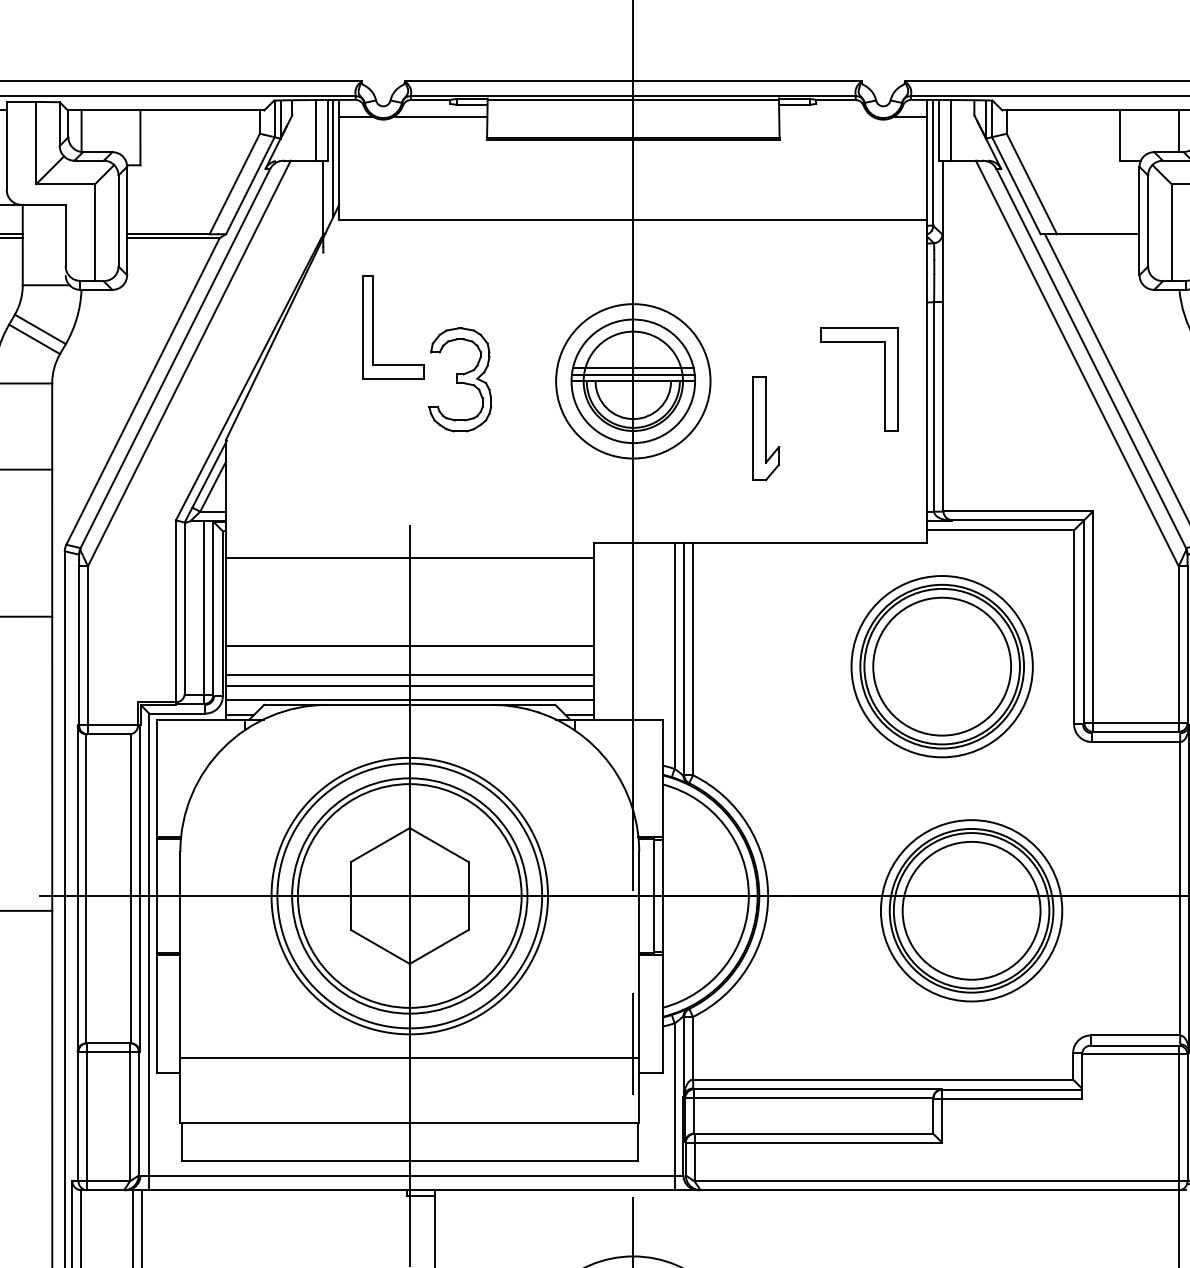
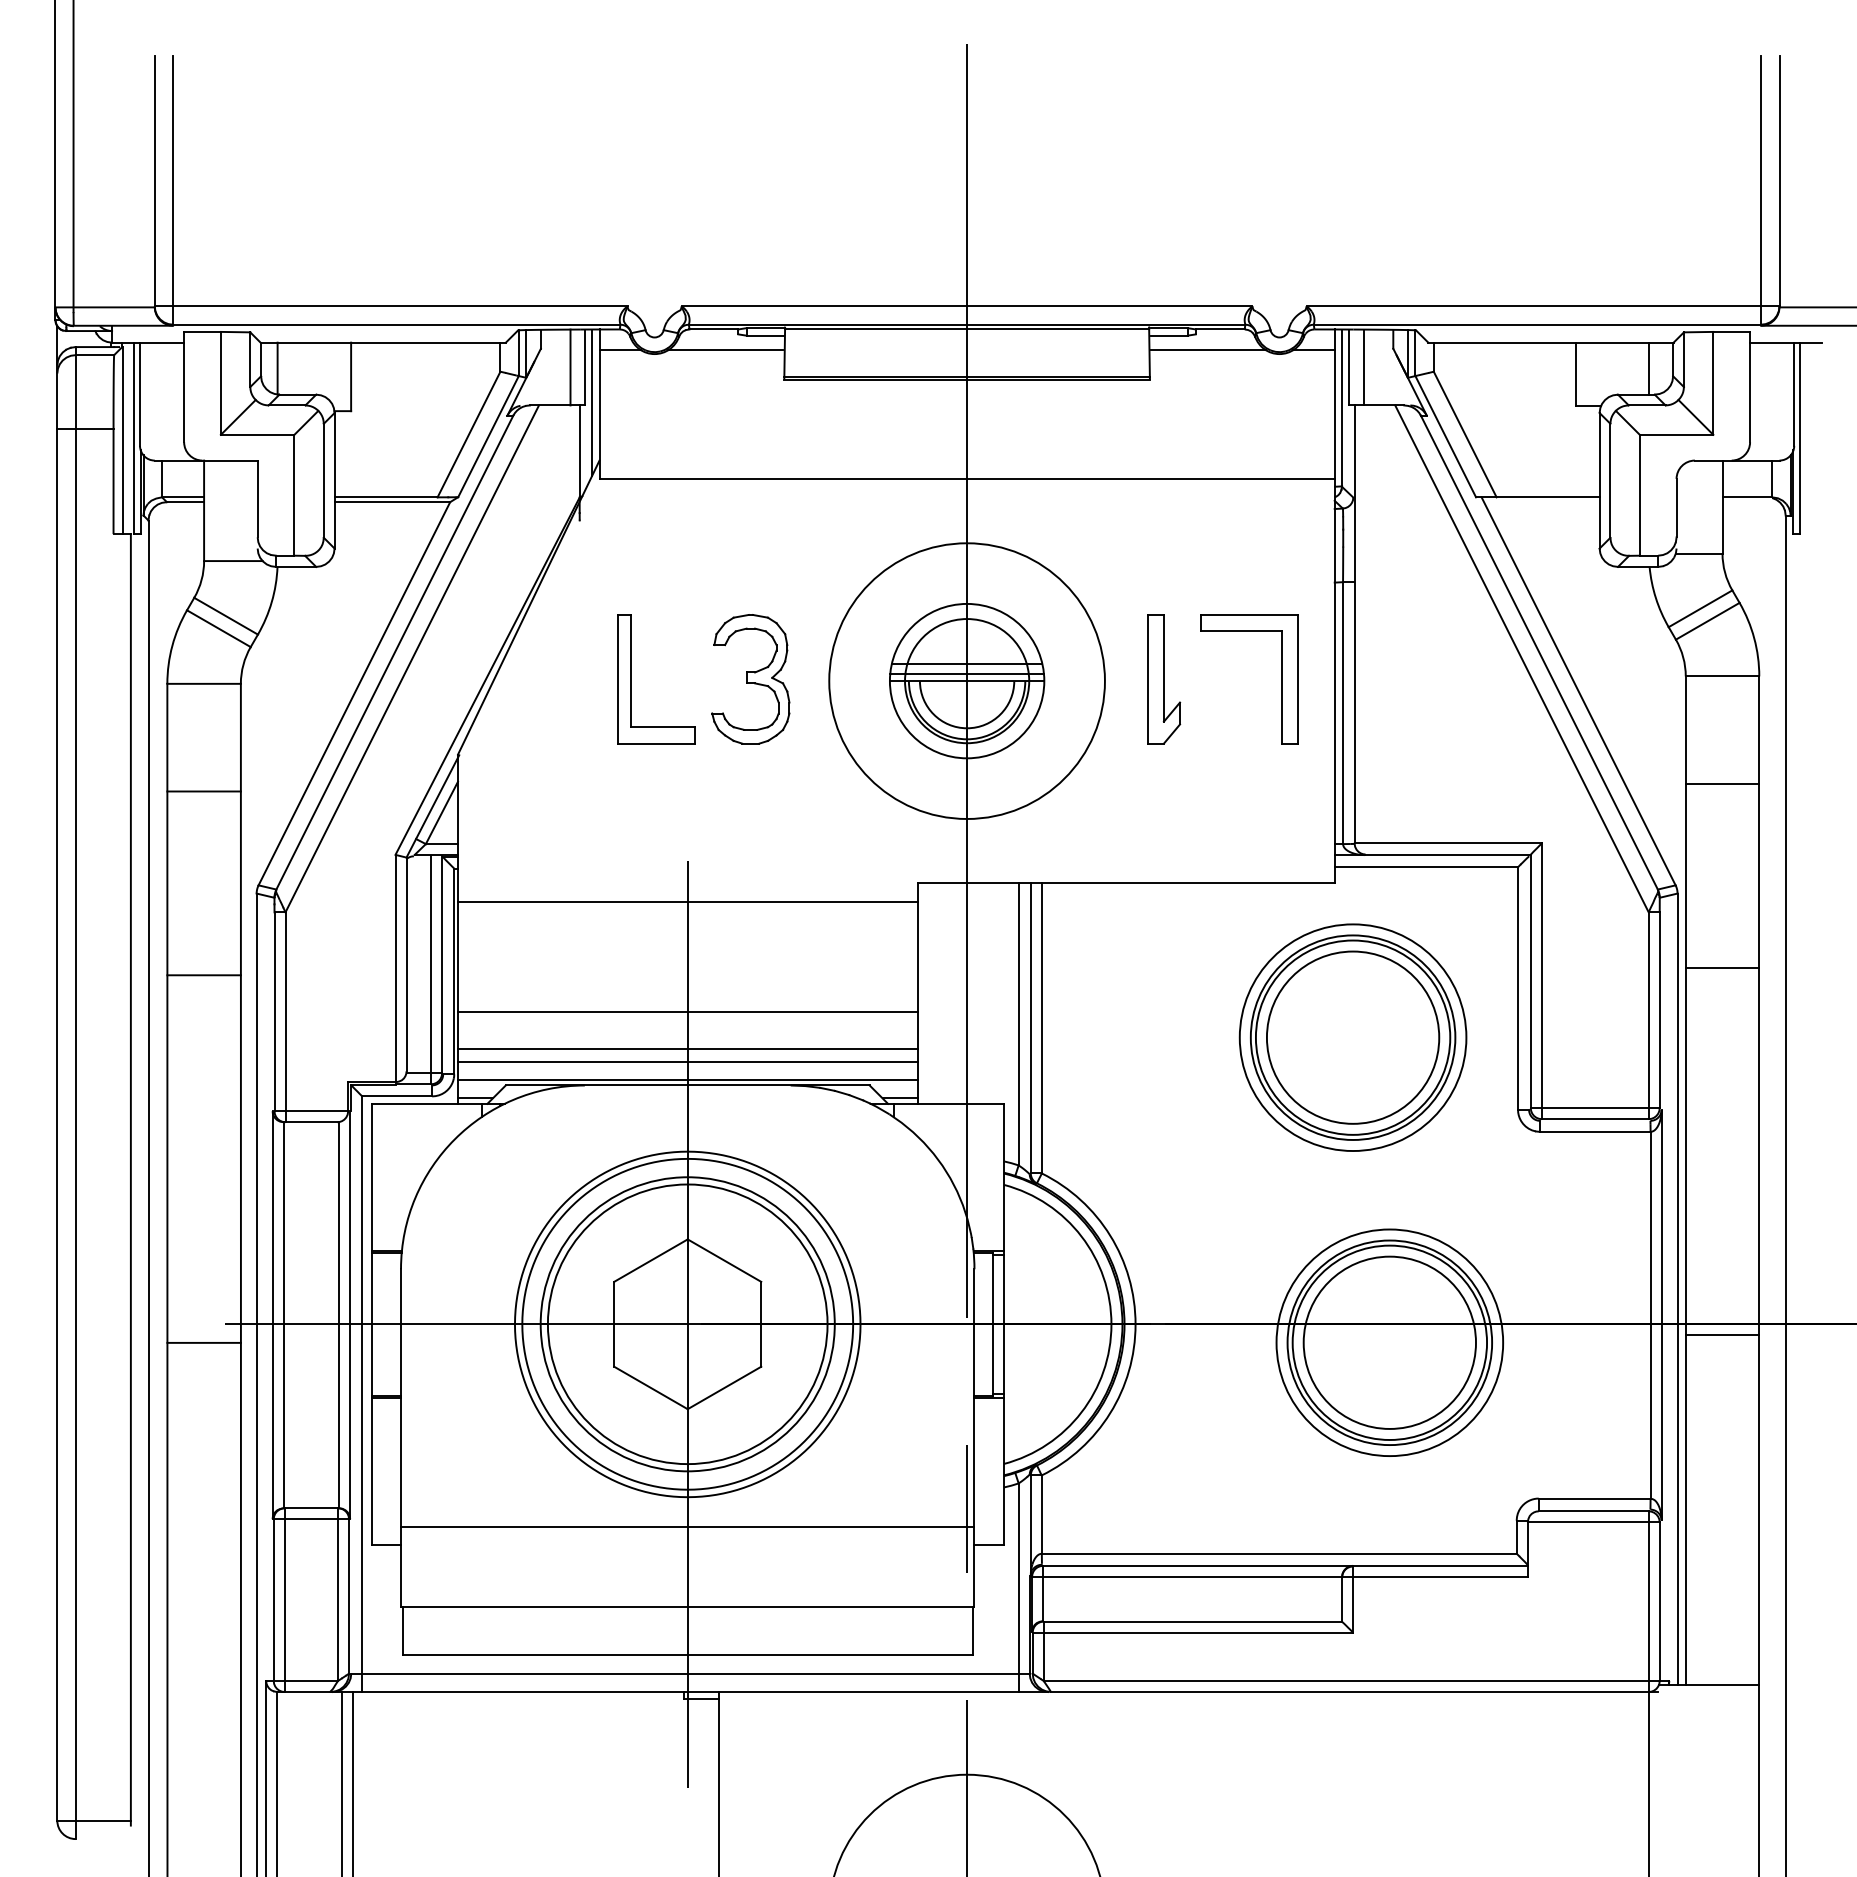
line: (826, 116) -> (1208, 350), added
part: (373, 327) -> (631, 679), moved
circle: (632, 380) -> (966, 680), size x1.43
part: (766, 428) -> (1164, 679), moved

